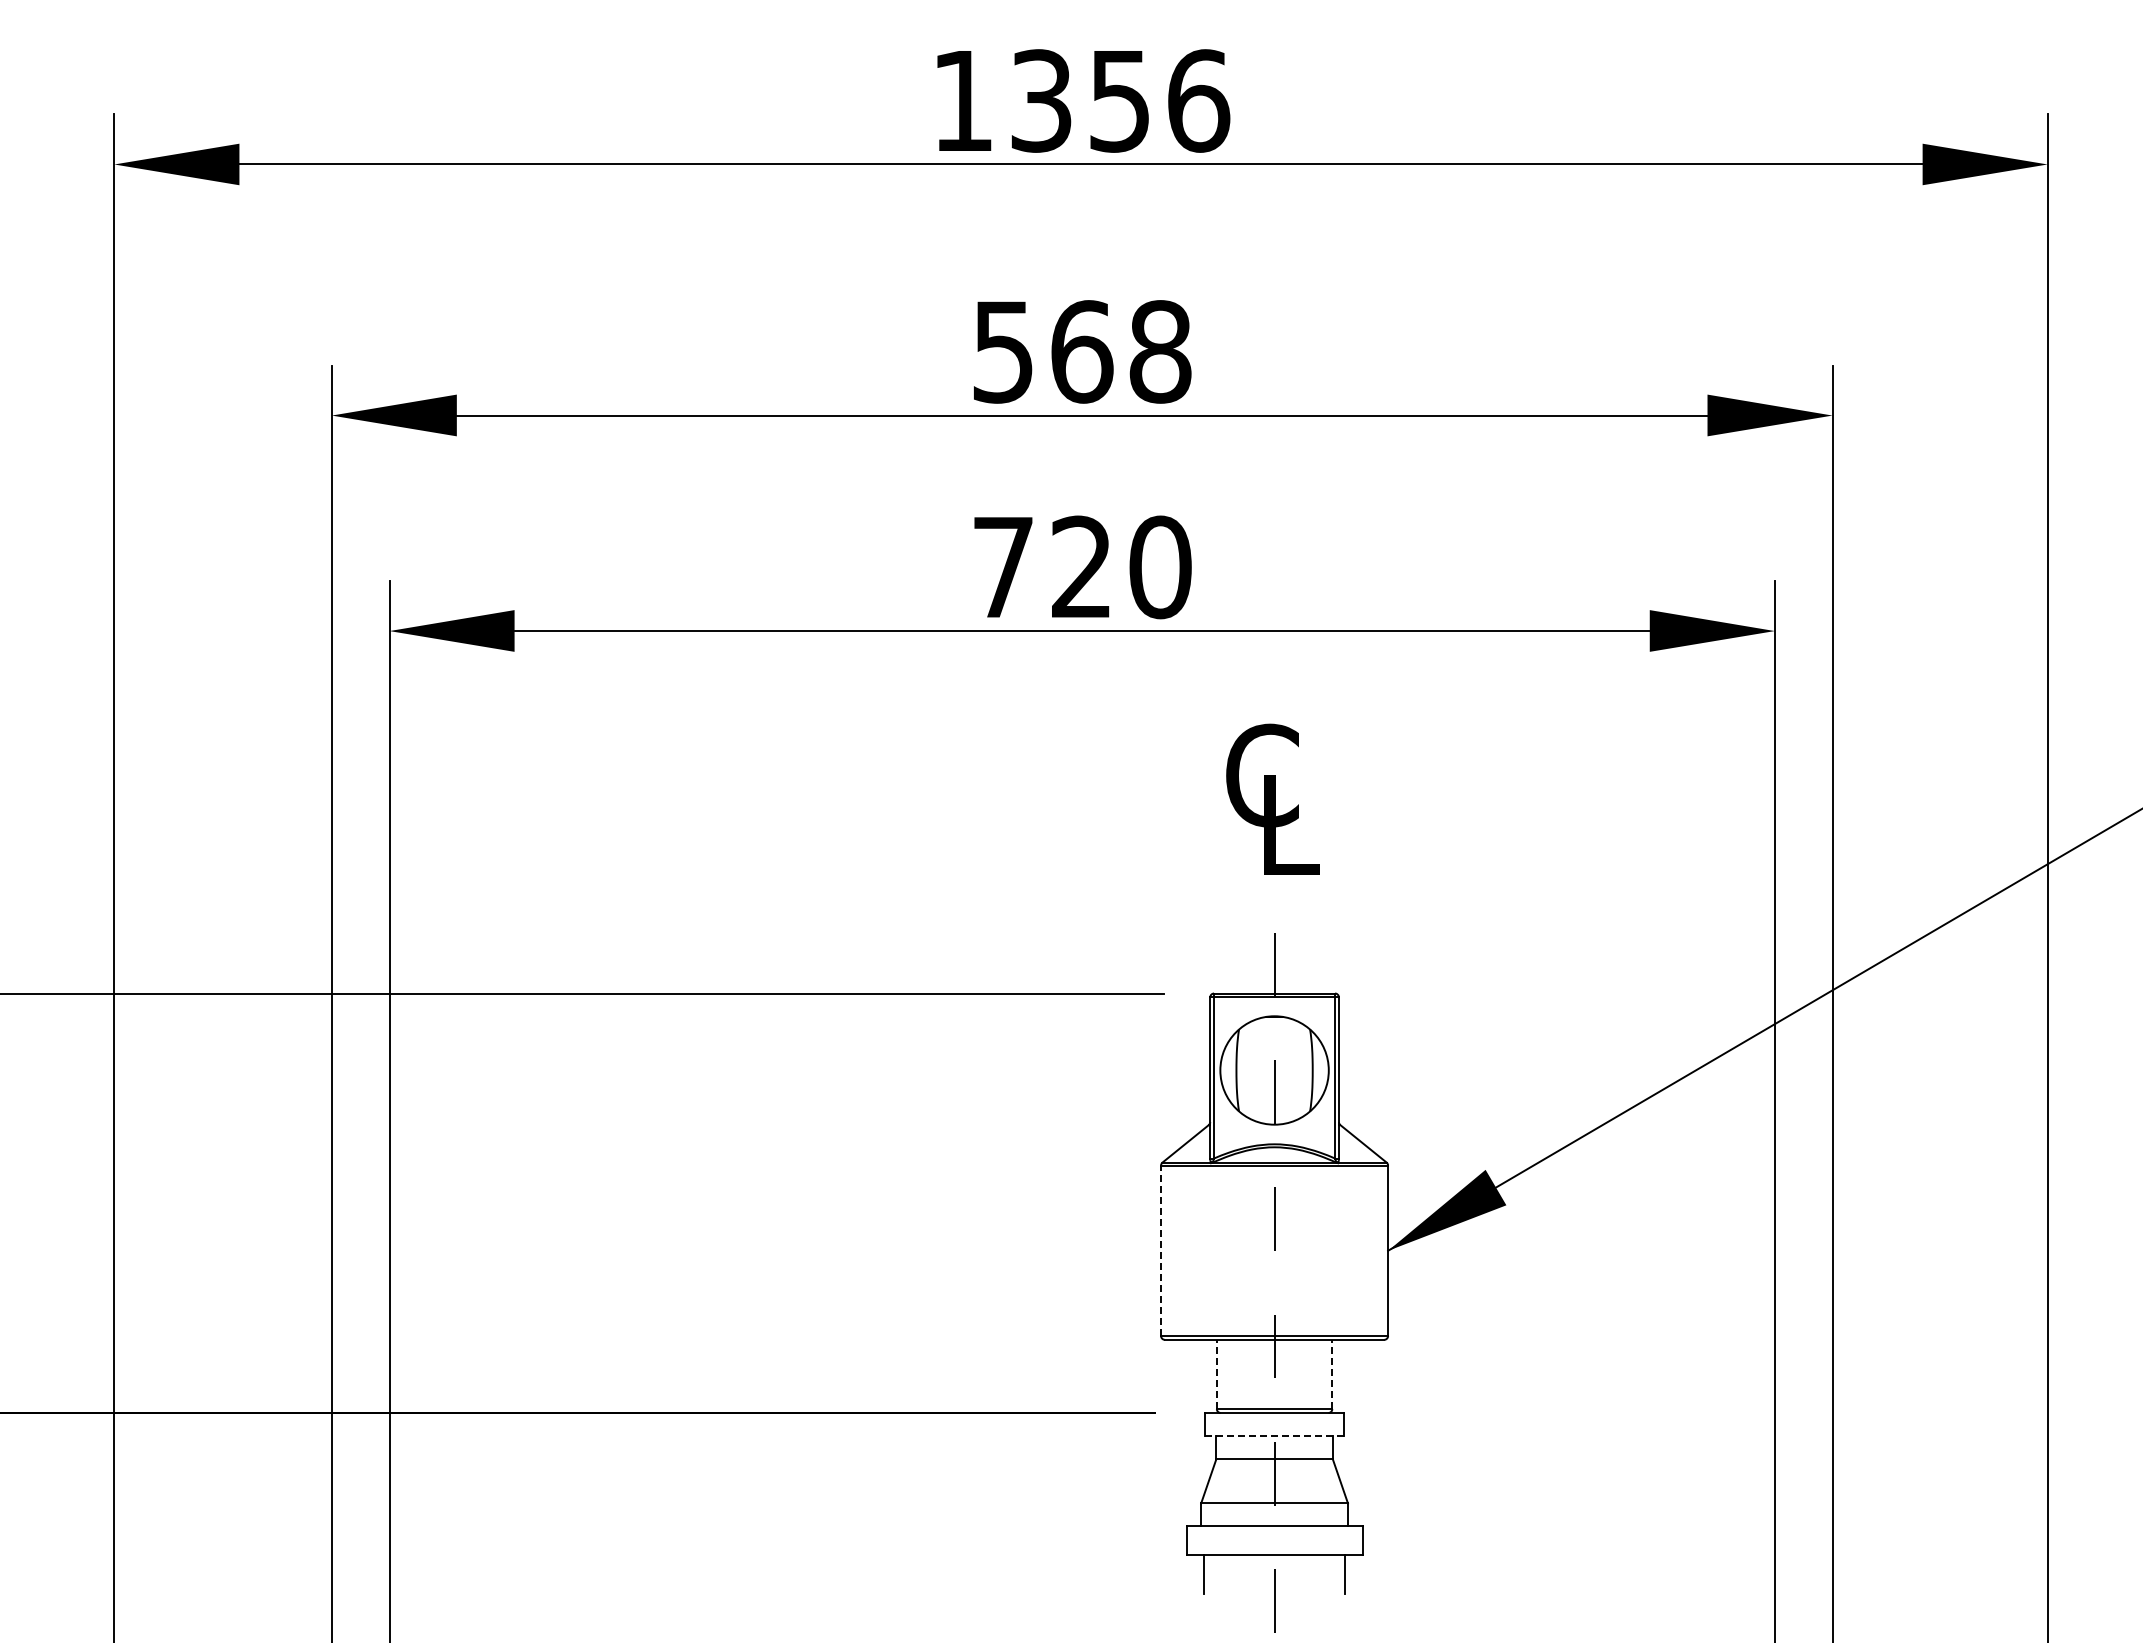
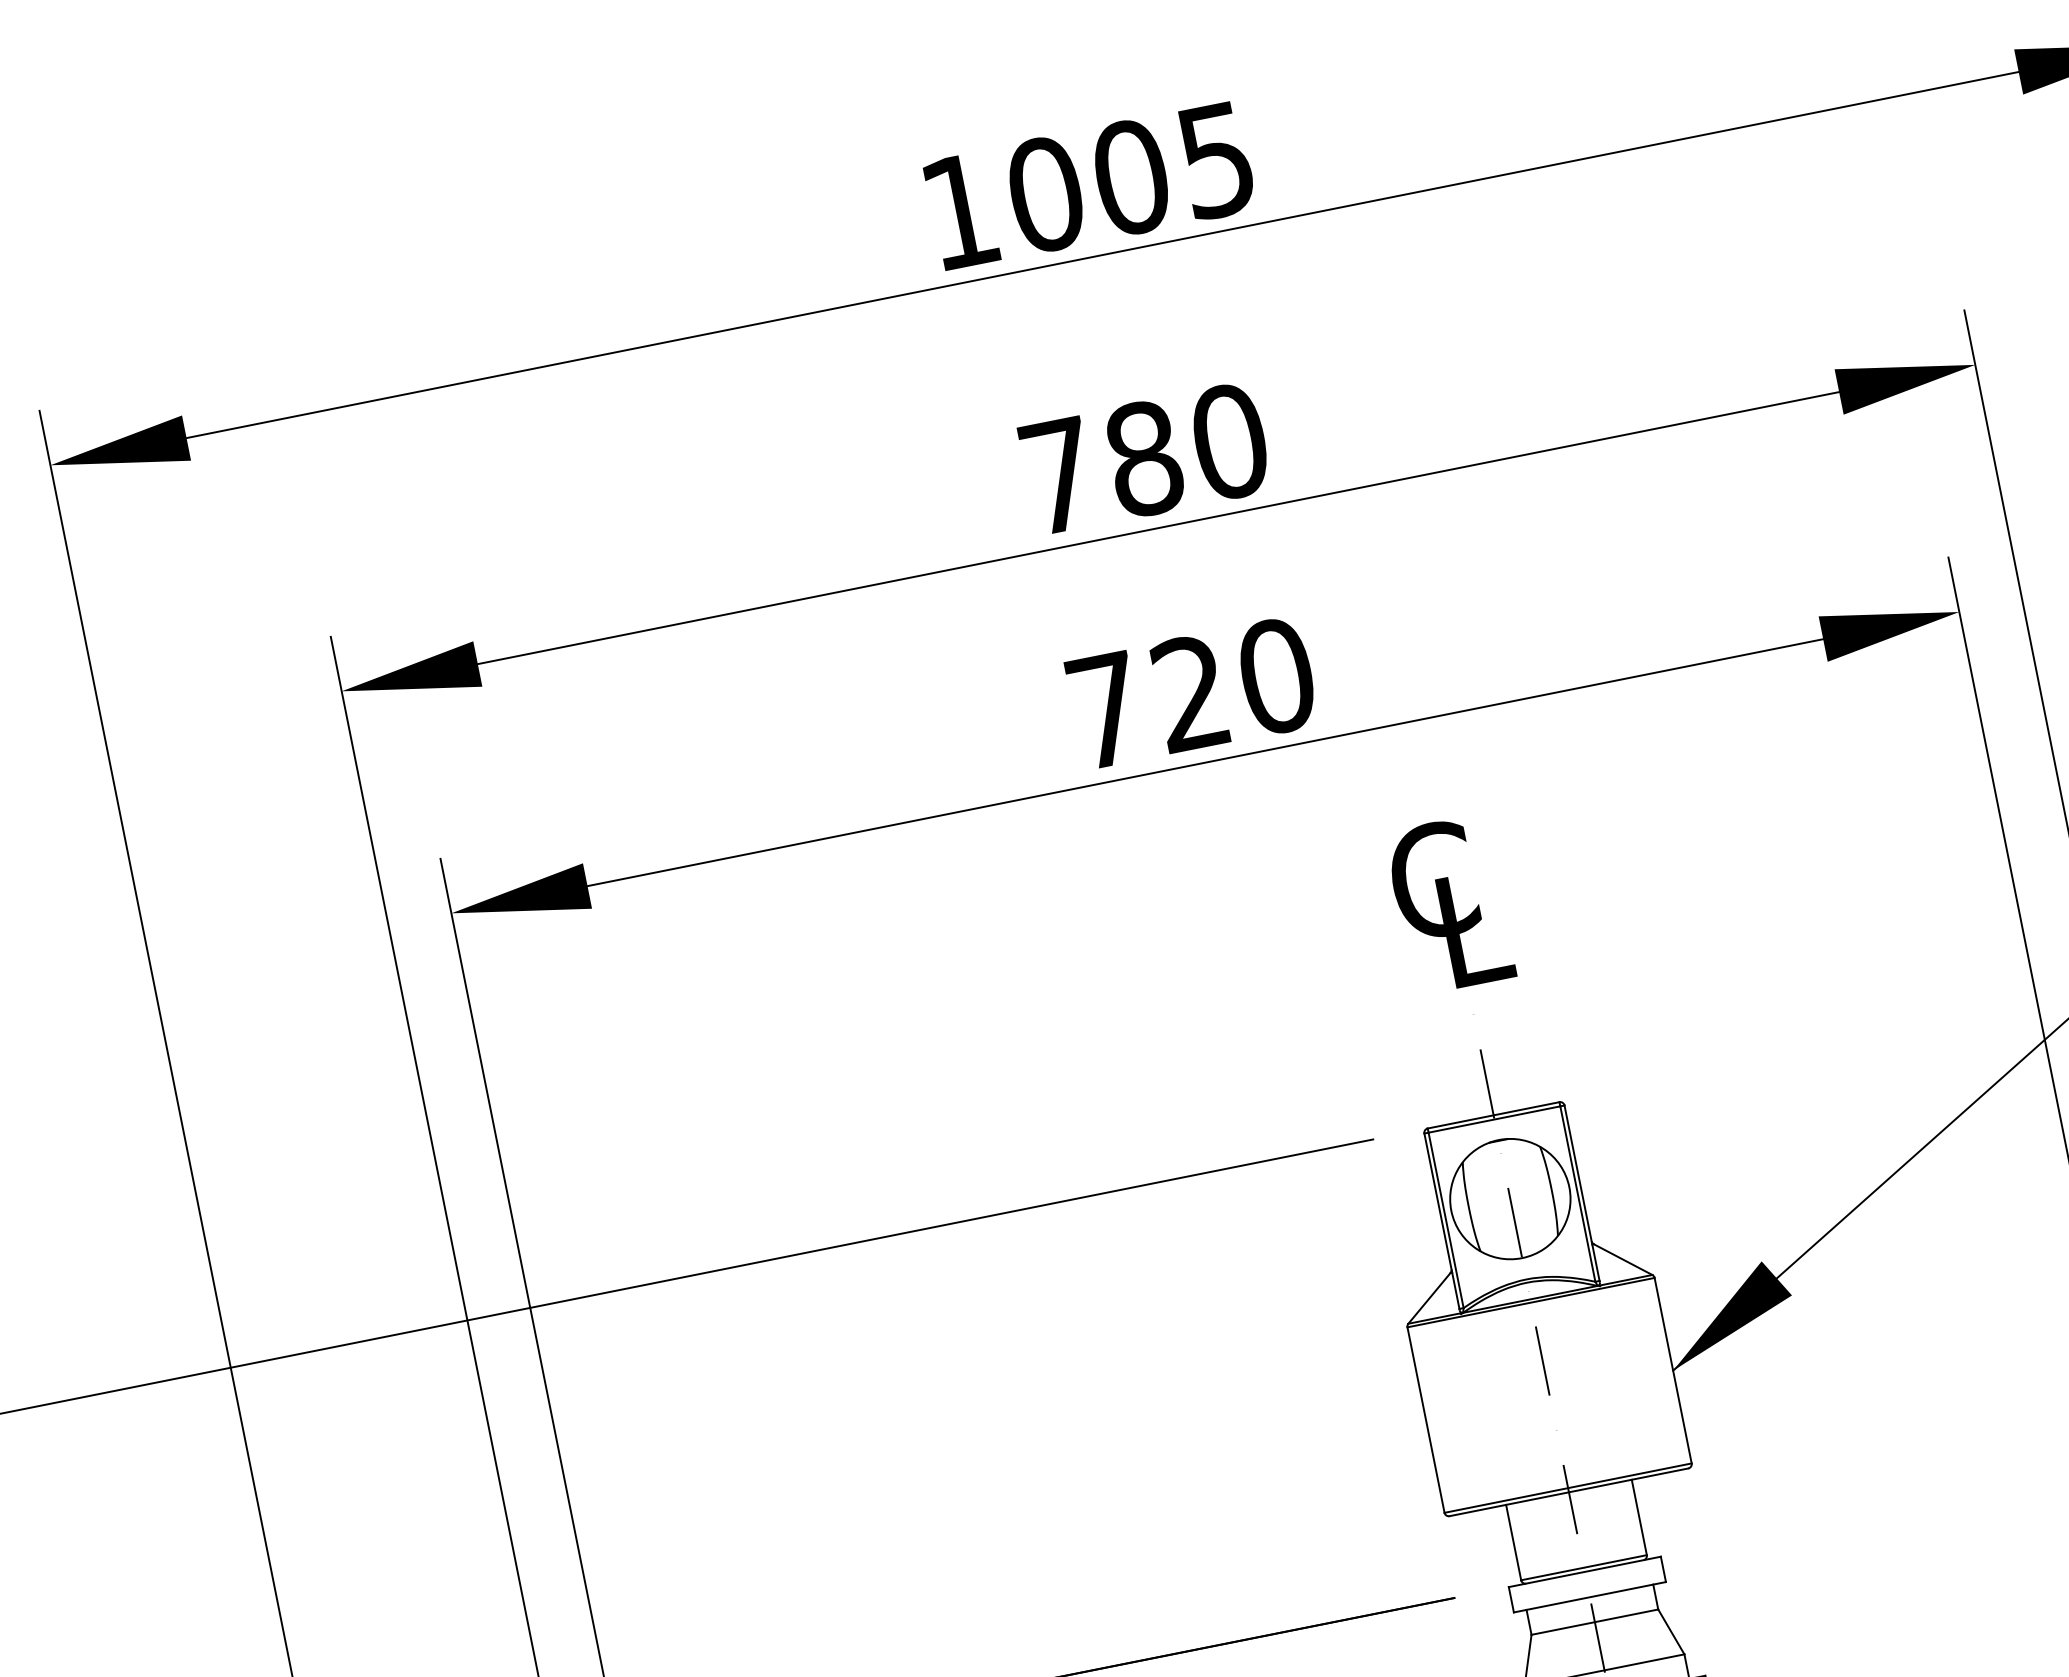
text: (1120, 100) -> (1131, 176), 1356 -> 1005
text: (1082, 351) -> (1144, 458), 568 -> 780
line: (1161, 1250) -> (1426, 1419), dashed -> solid
line: (1216, 1374) -> (1513, 1542), dashed -> solid
line: (1332, 1374) -> (1639, 1517), dashed -> solid
line: (1274, 1436) -> (1589, 1597), dashed -> solid

